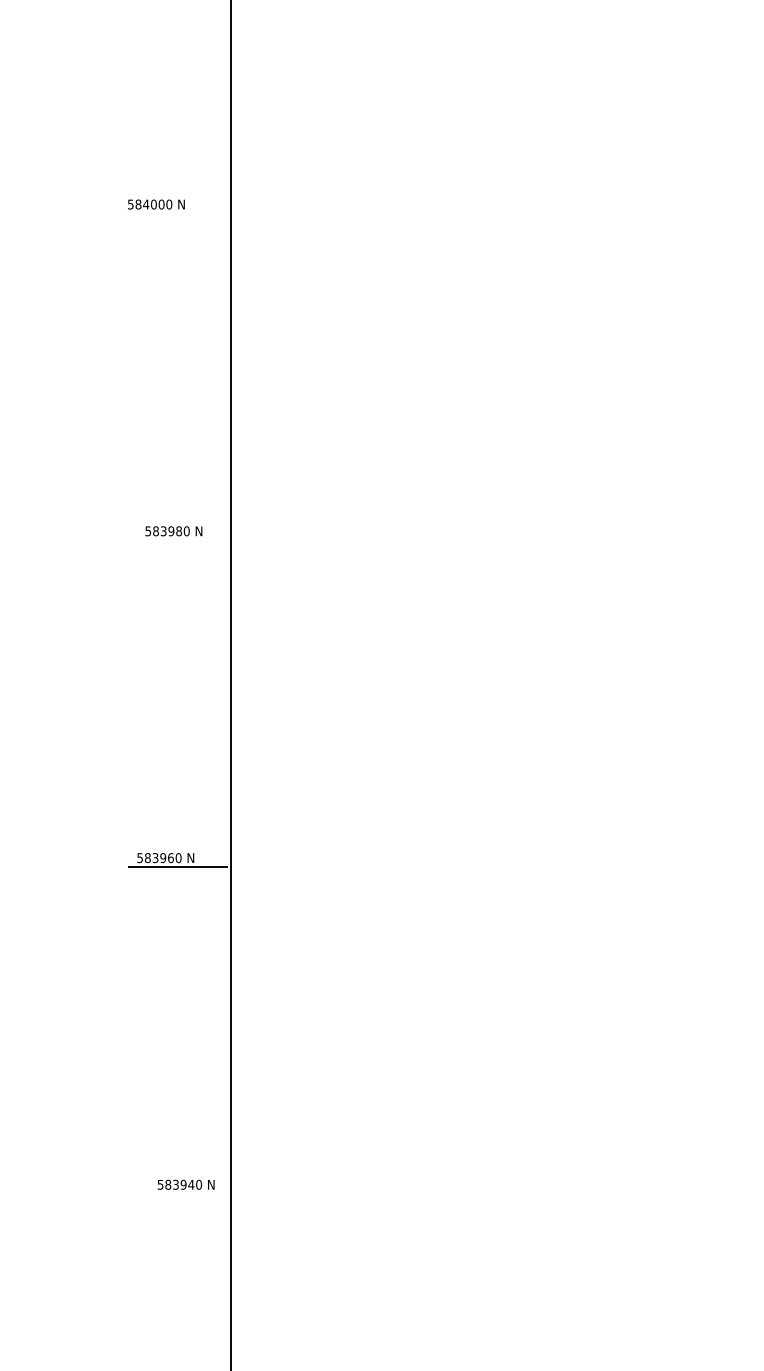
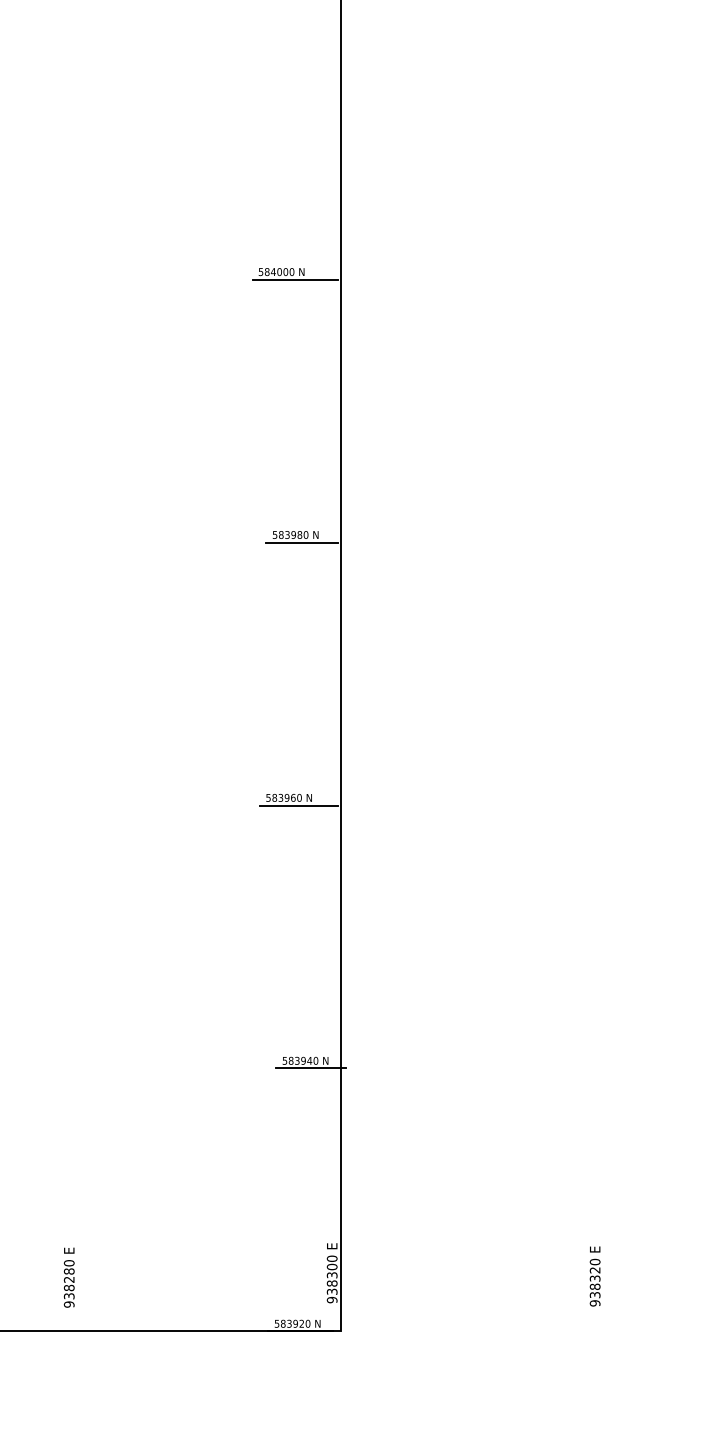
line: (173, 213) -> (295, 279), added
line: (182, 540) -> (302, 542), added
line: (192, 1194) -> (310, 1068), added

